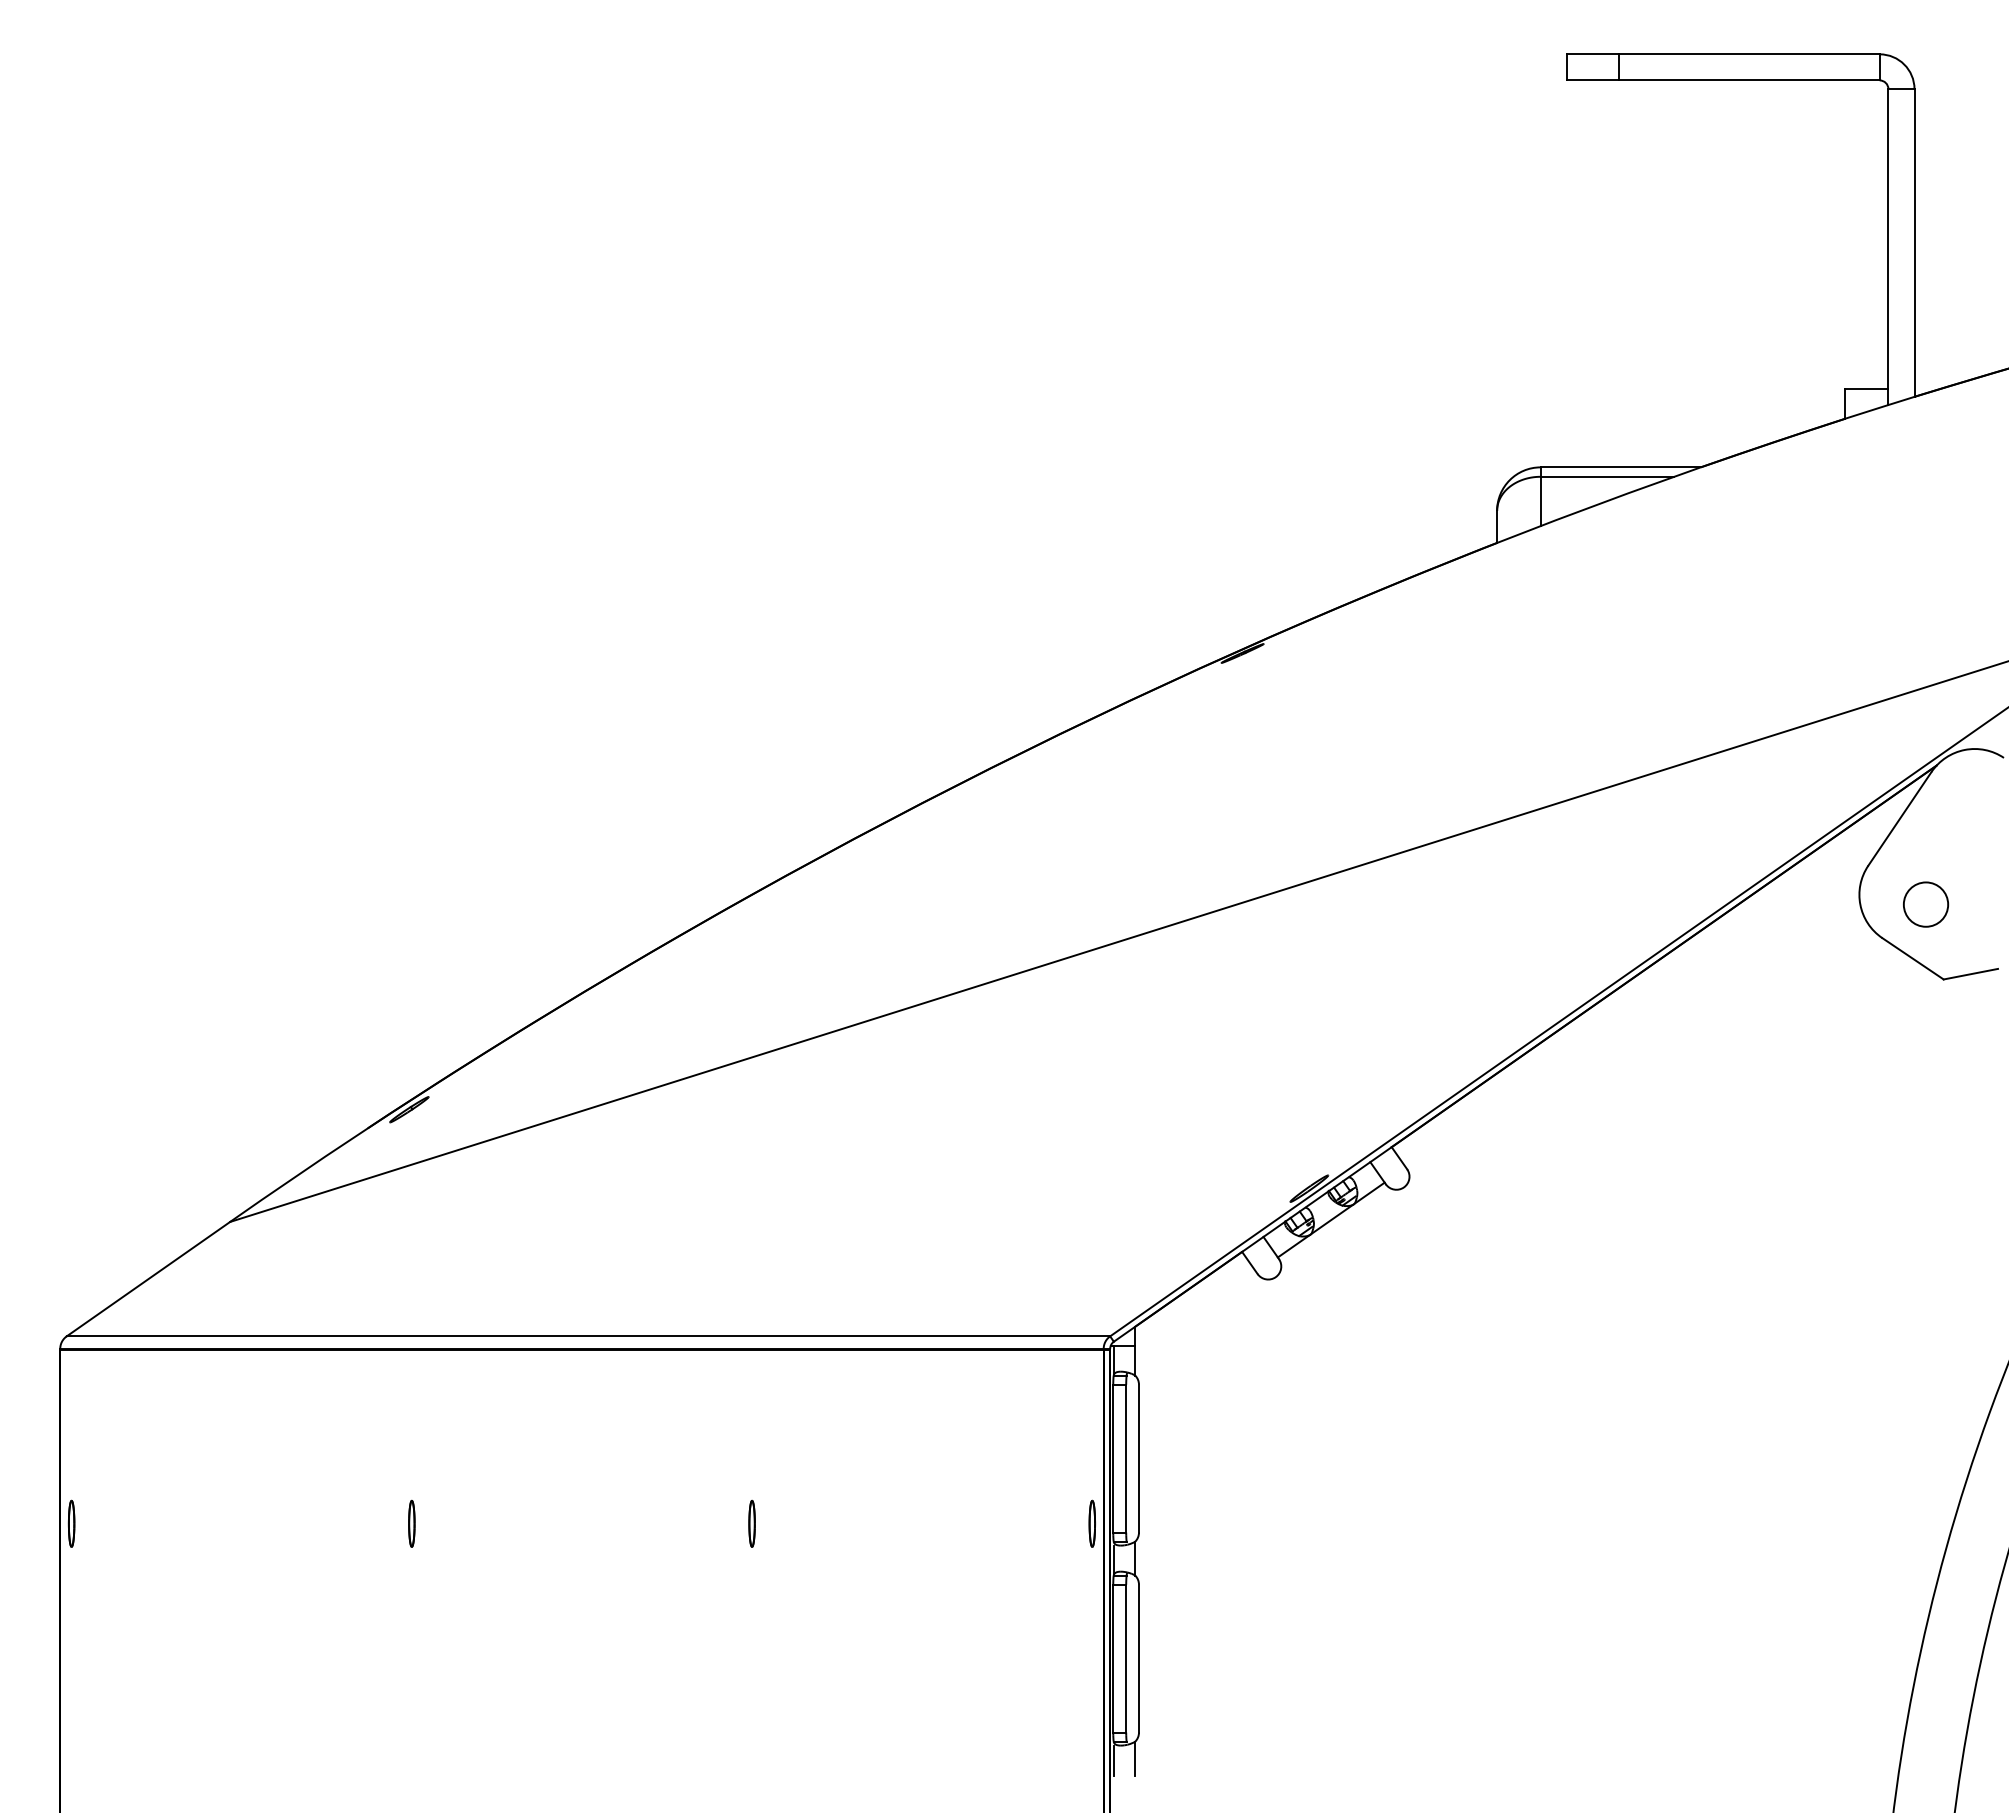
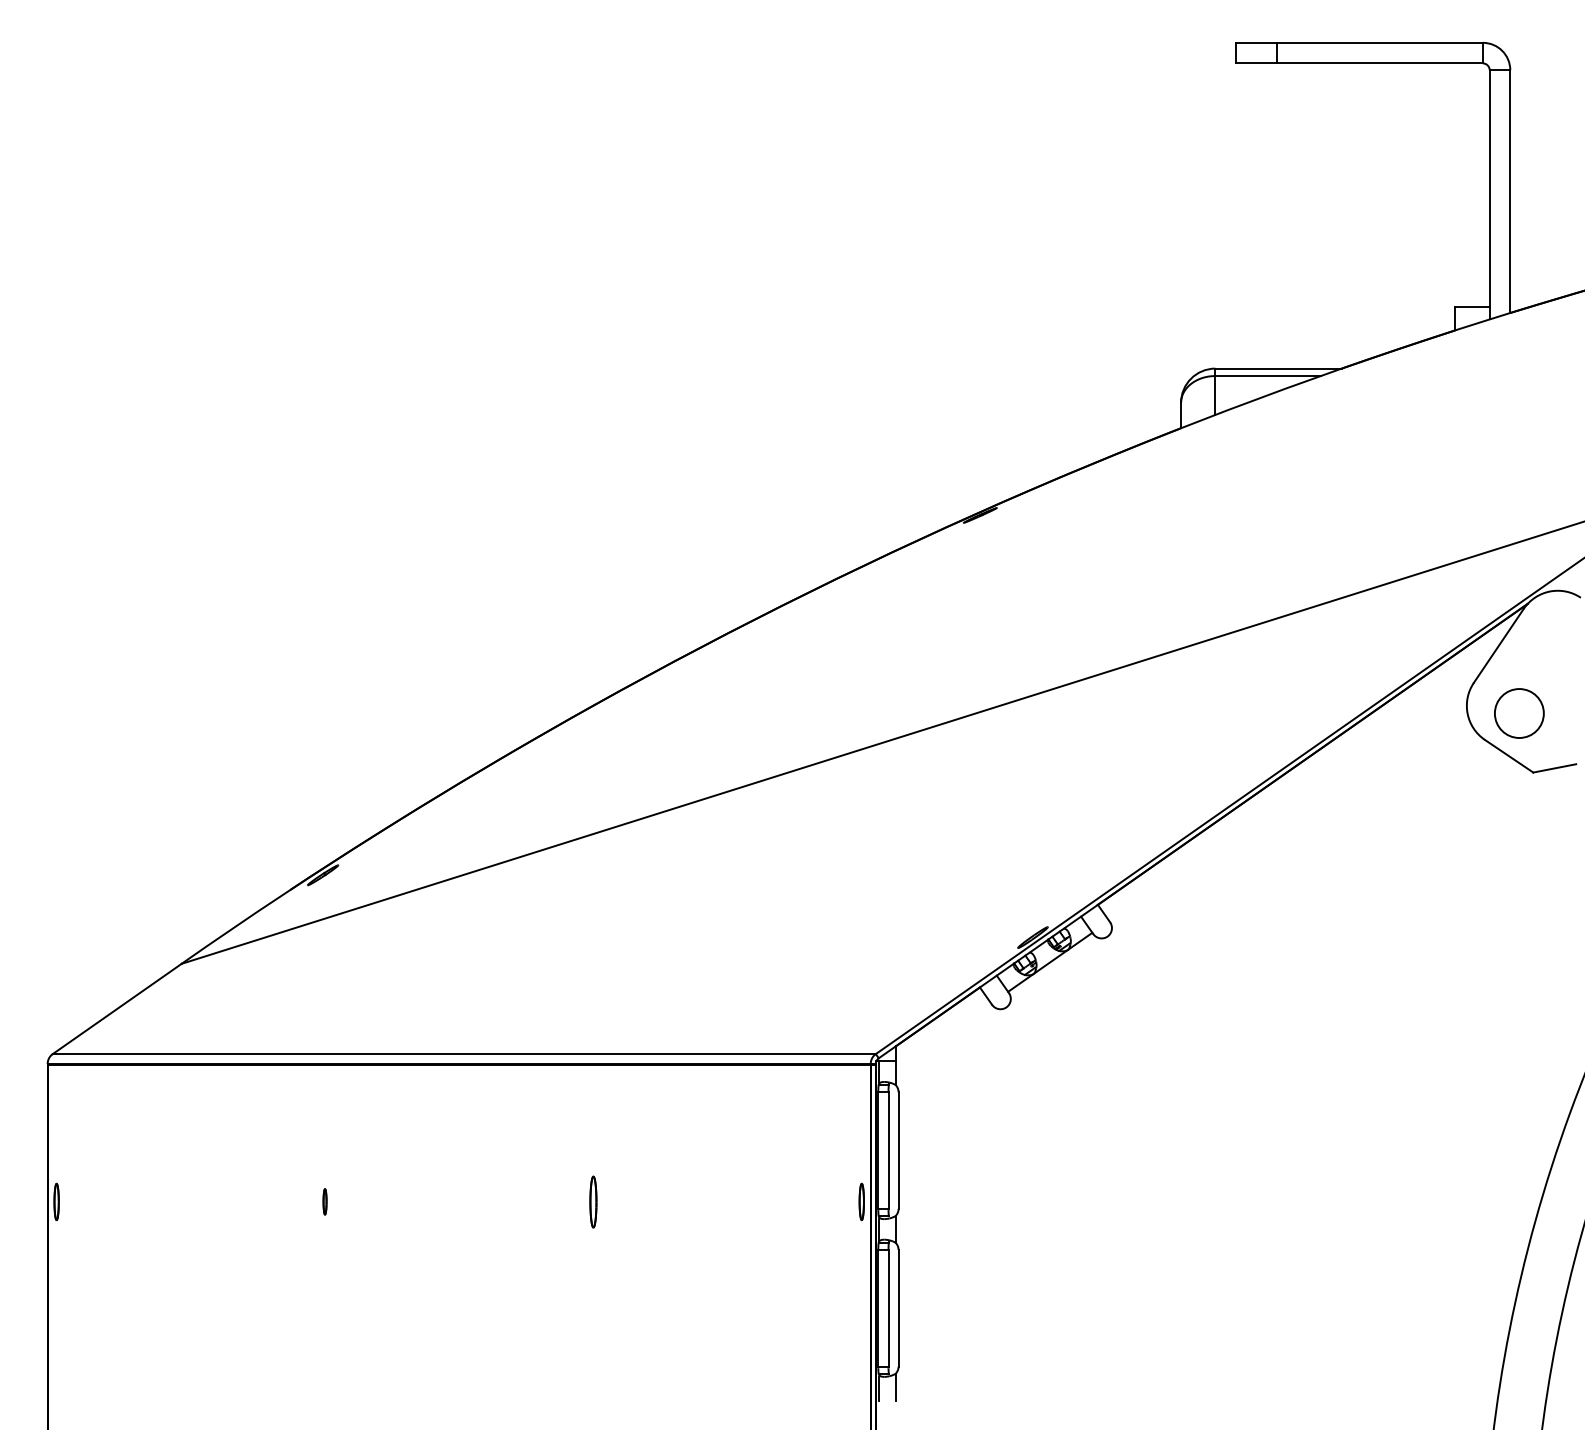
circle: (1925, 904) -> (1518, 713), size x1.4
part: (411, 1523) -> (324, 1201), size x0.7
part: (751, 1523) -> (592, 1201), size x1.4

